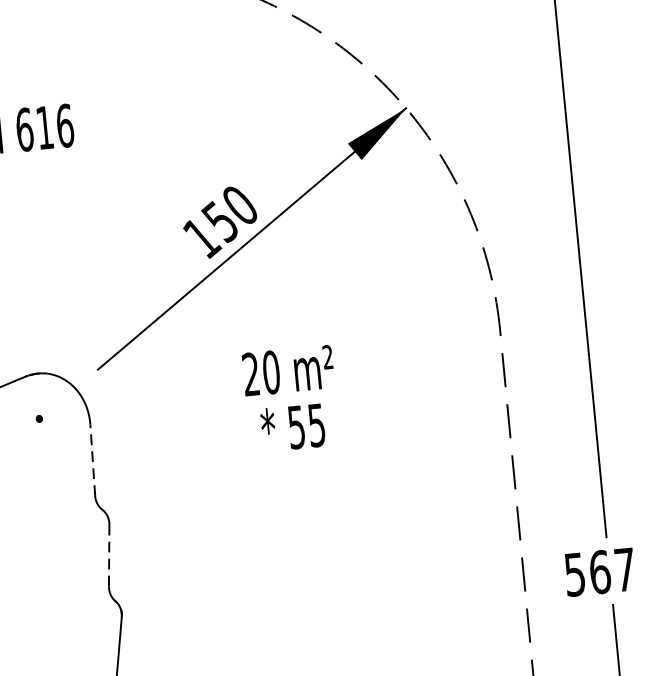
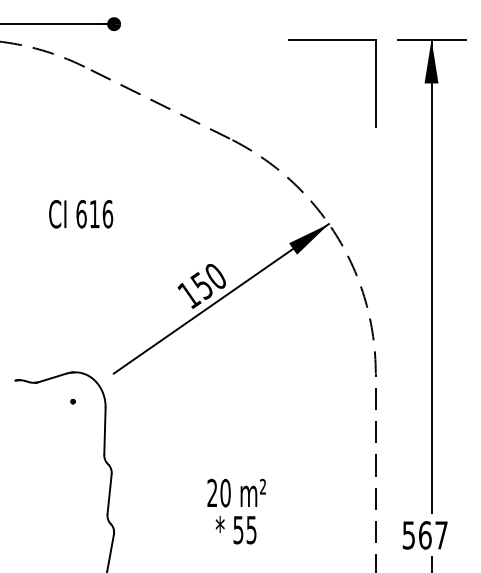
text: (290, 399) -> (236, 511), moved
line: (92, 460) -> (104, 431), dashed -> solid
line: (109, 556) -> (109, 494), dashed -> solid

